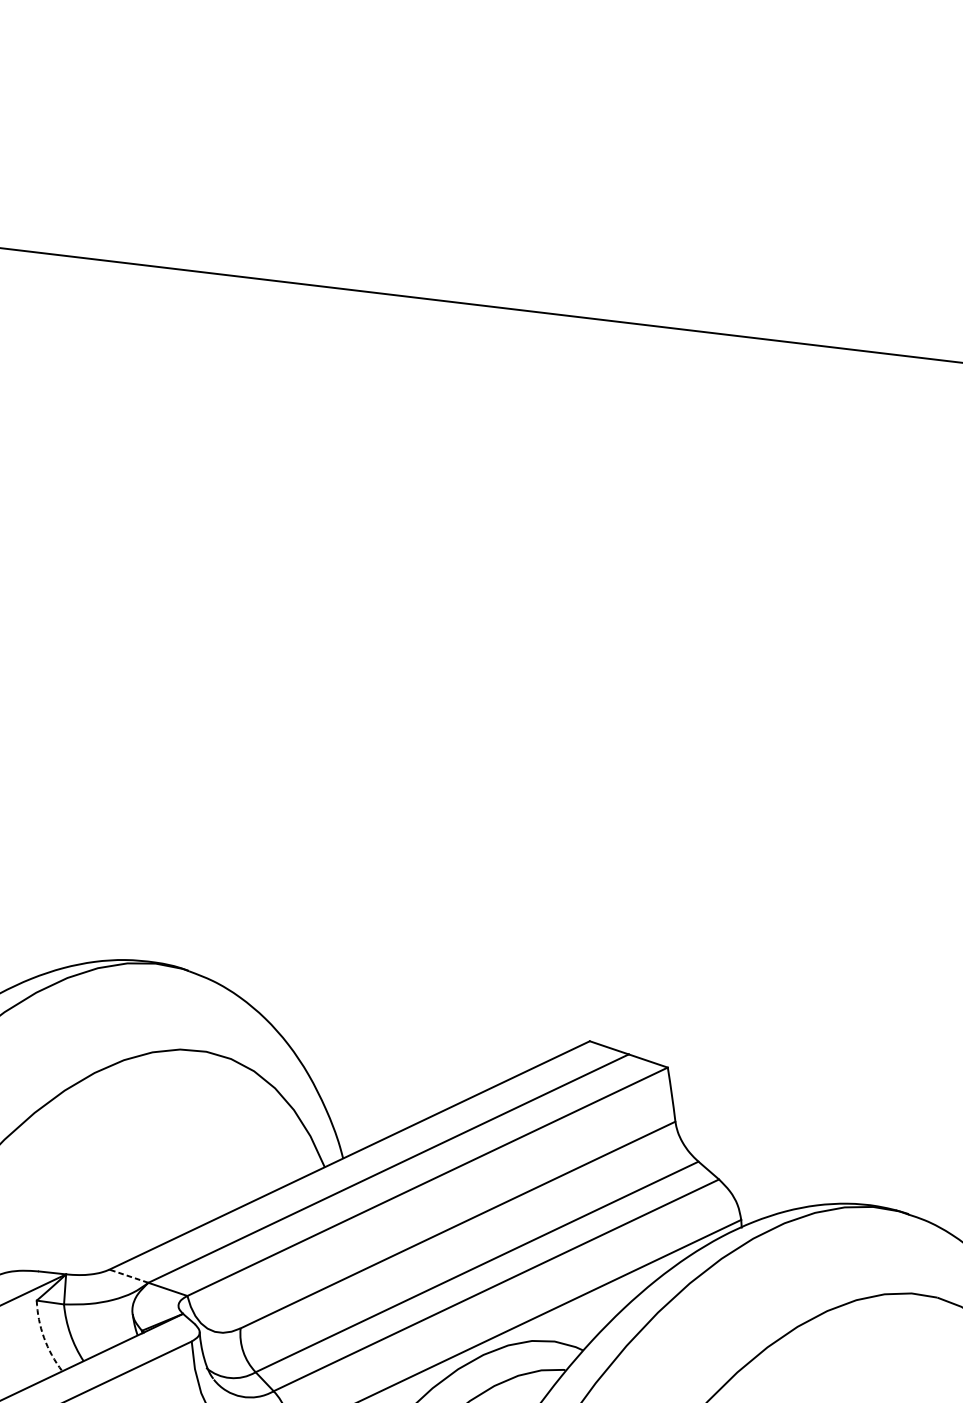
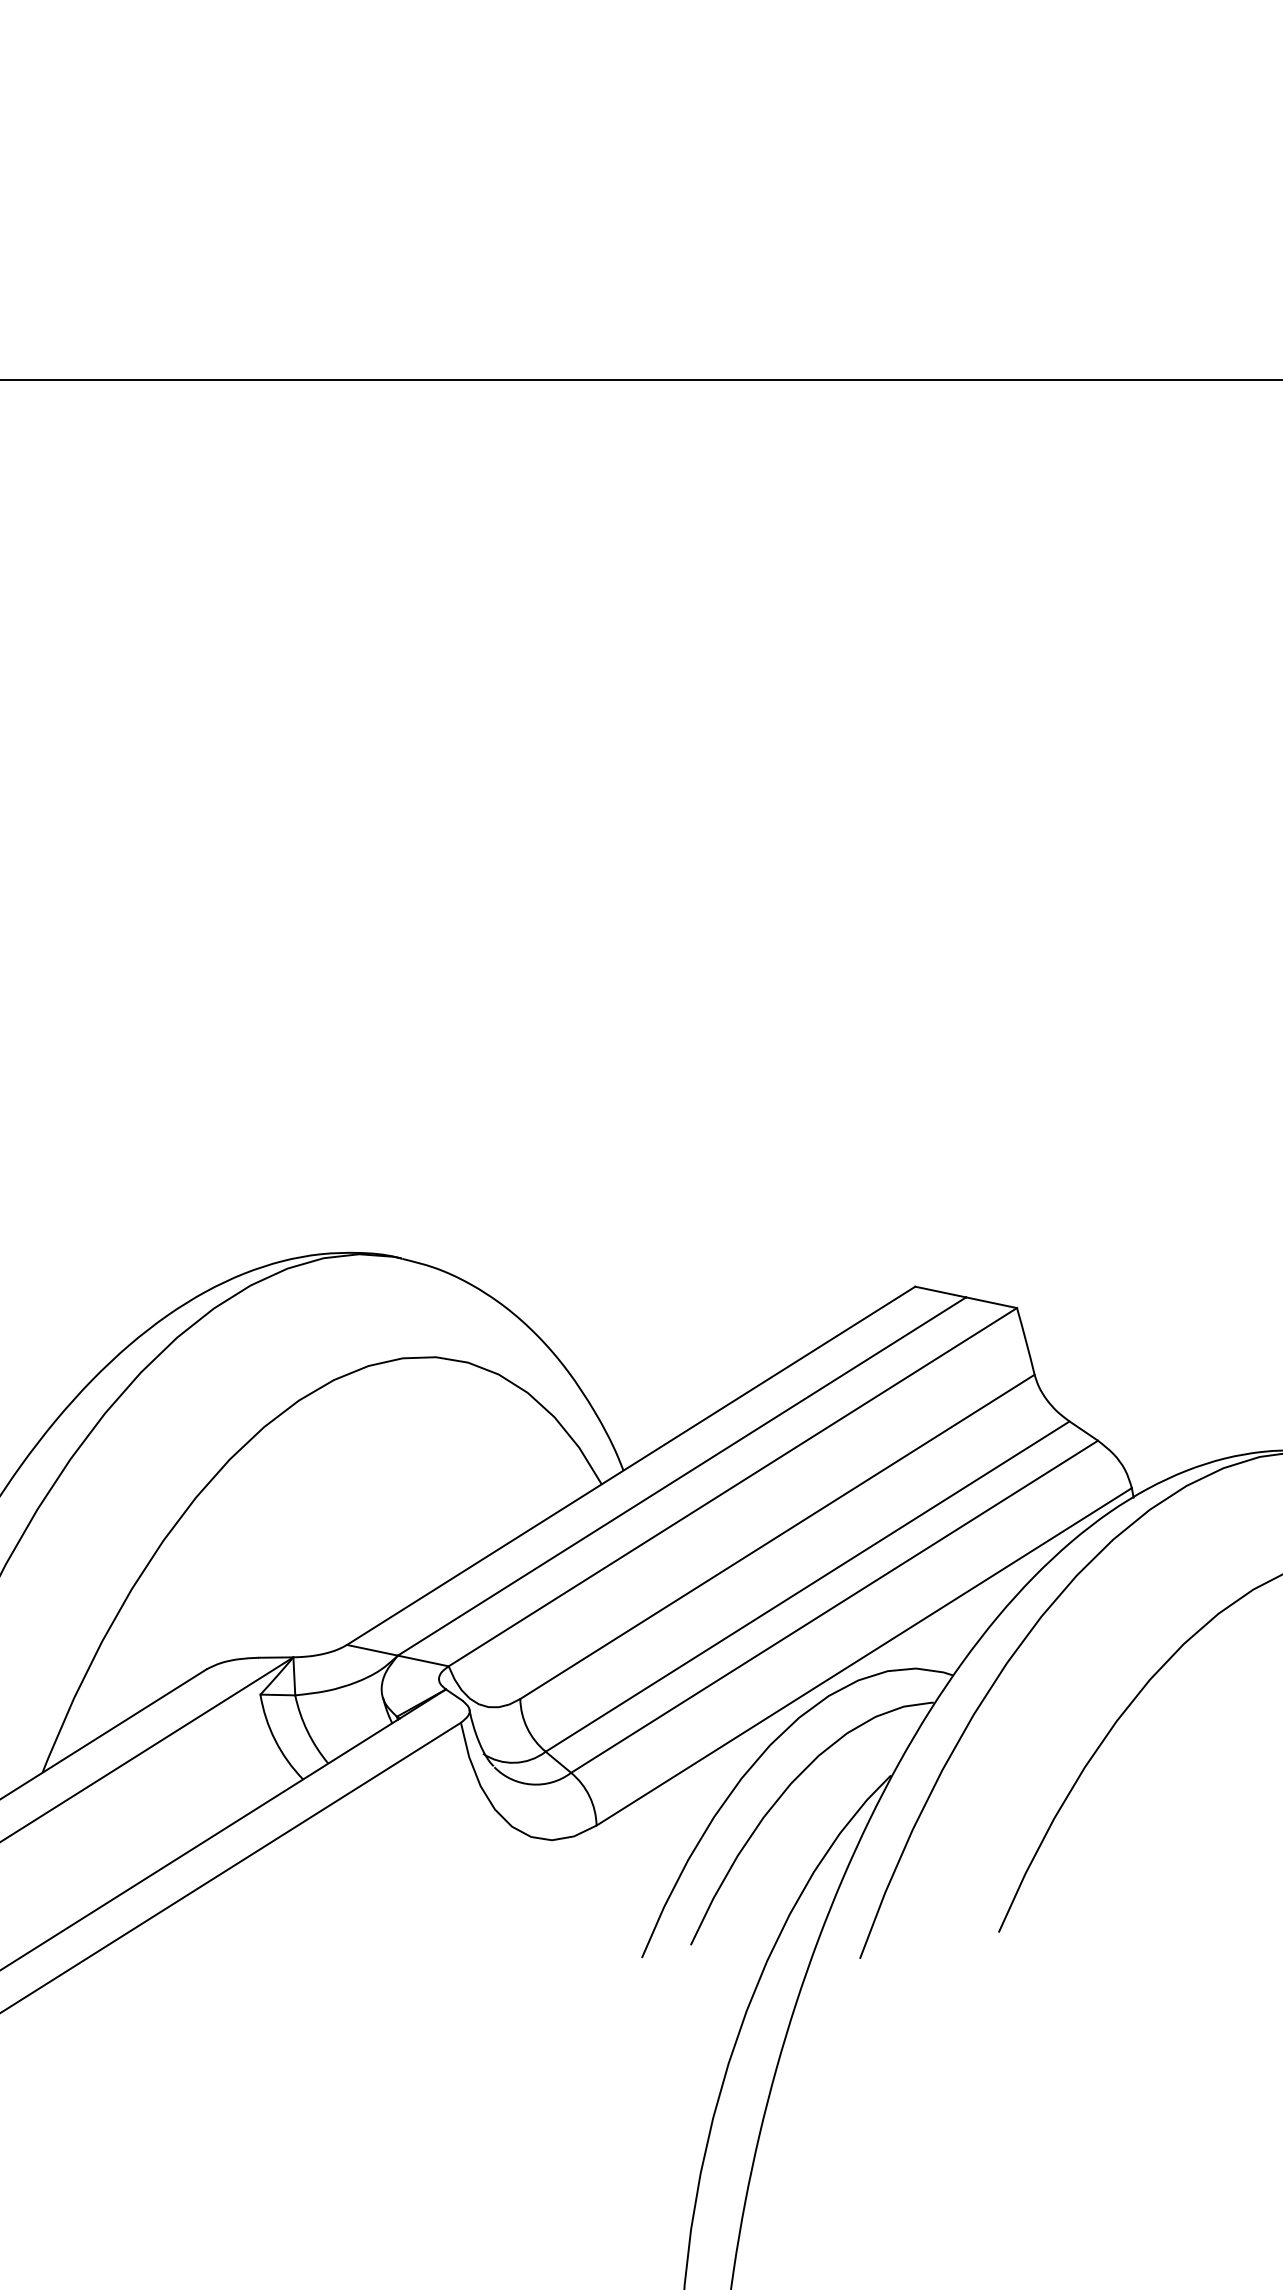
line: (128, 1276) -> (372, 1650), dashed -> solid
arc: (44, 1338) -> (275, 1740), dashed -> solid

